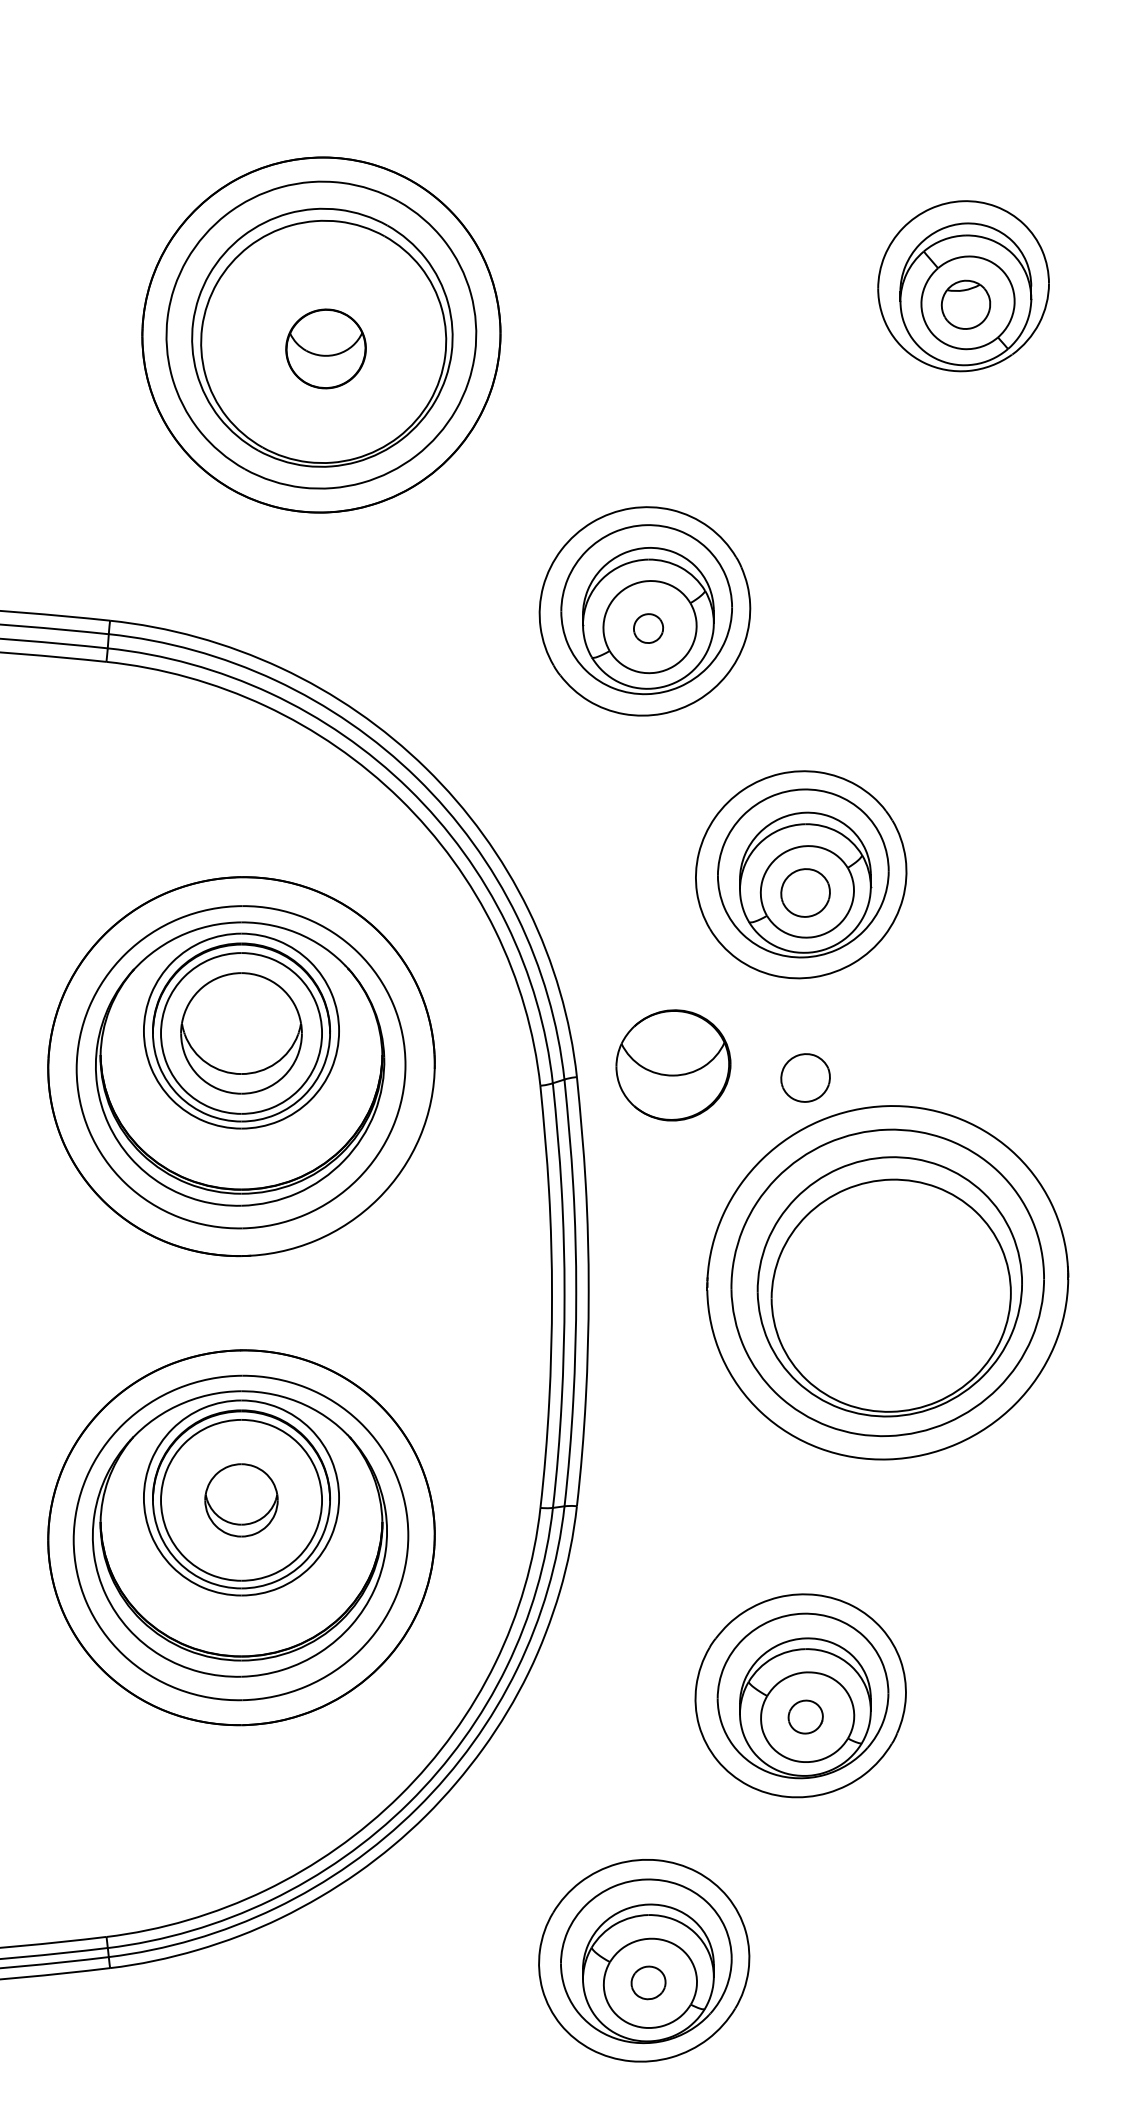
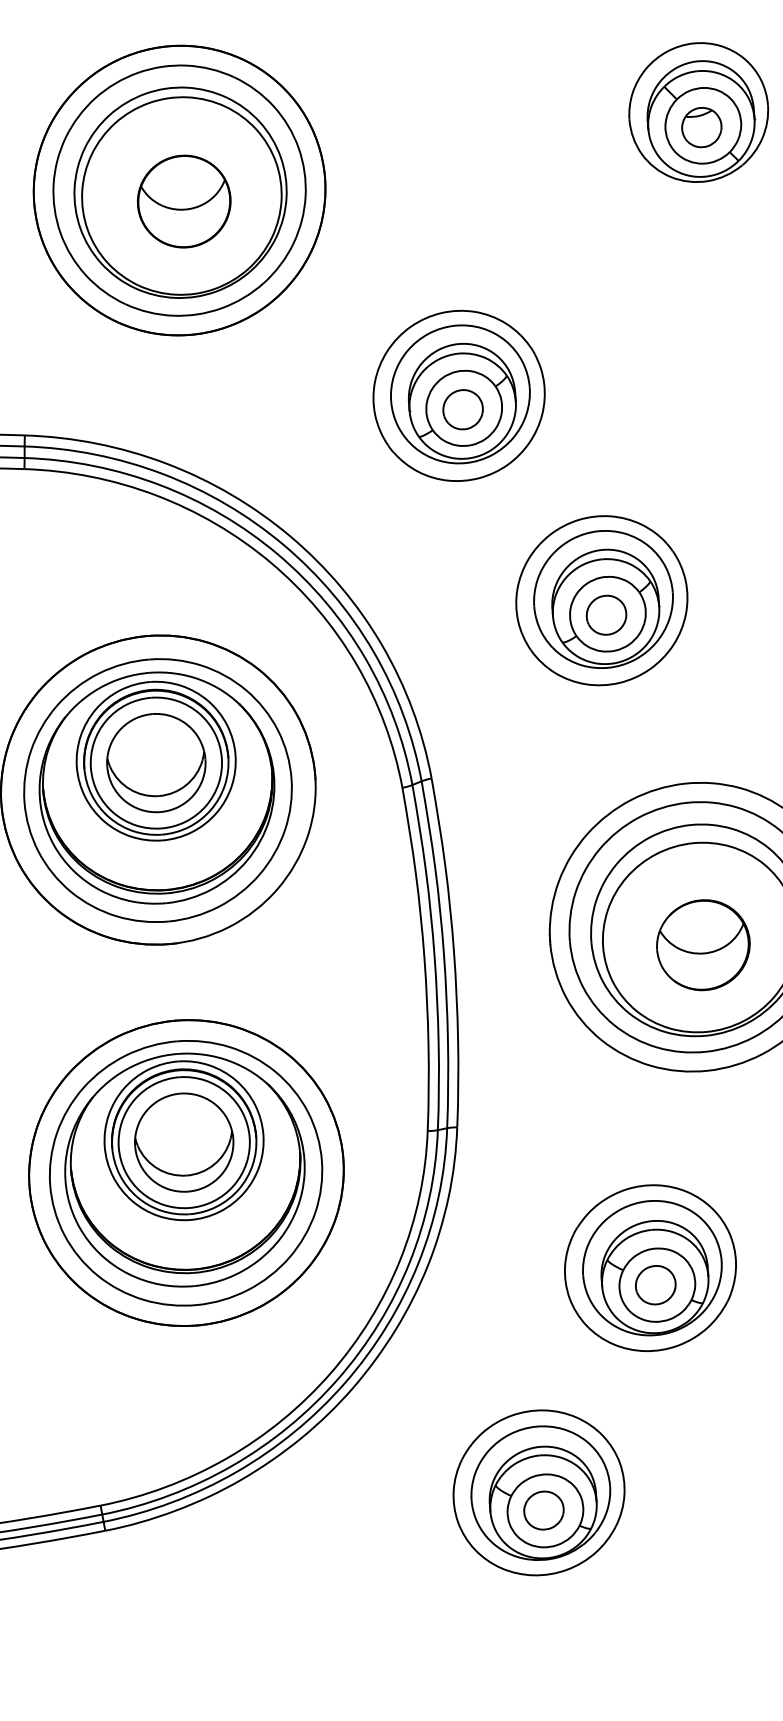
part: (325, 348) -> (183, 201), size x1.43
part: (648, 628) -> (463, 409), size x1.67
part: (673, 1065) -> (703, 945), moved
part: (805, 1077) -> (617, 765), removed
part: (241, 1500) -> (184, 1142), size x1.67
part: (805, 1716) -> (655, 1284), size x1.43
part: (648, 1982) -> (543, 1510), size x1.43

